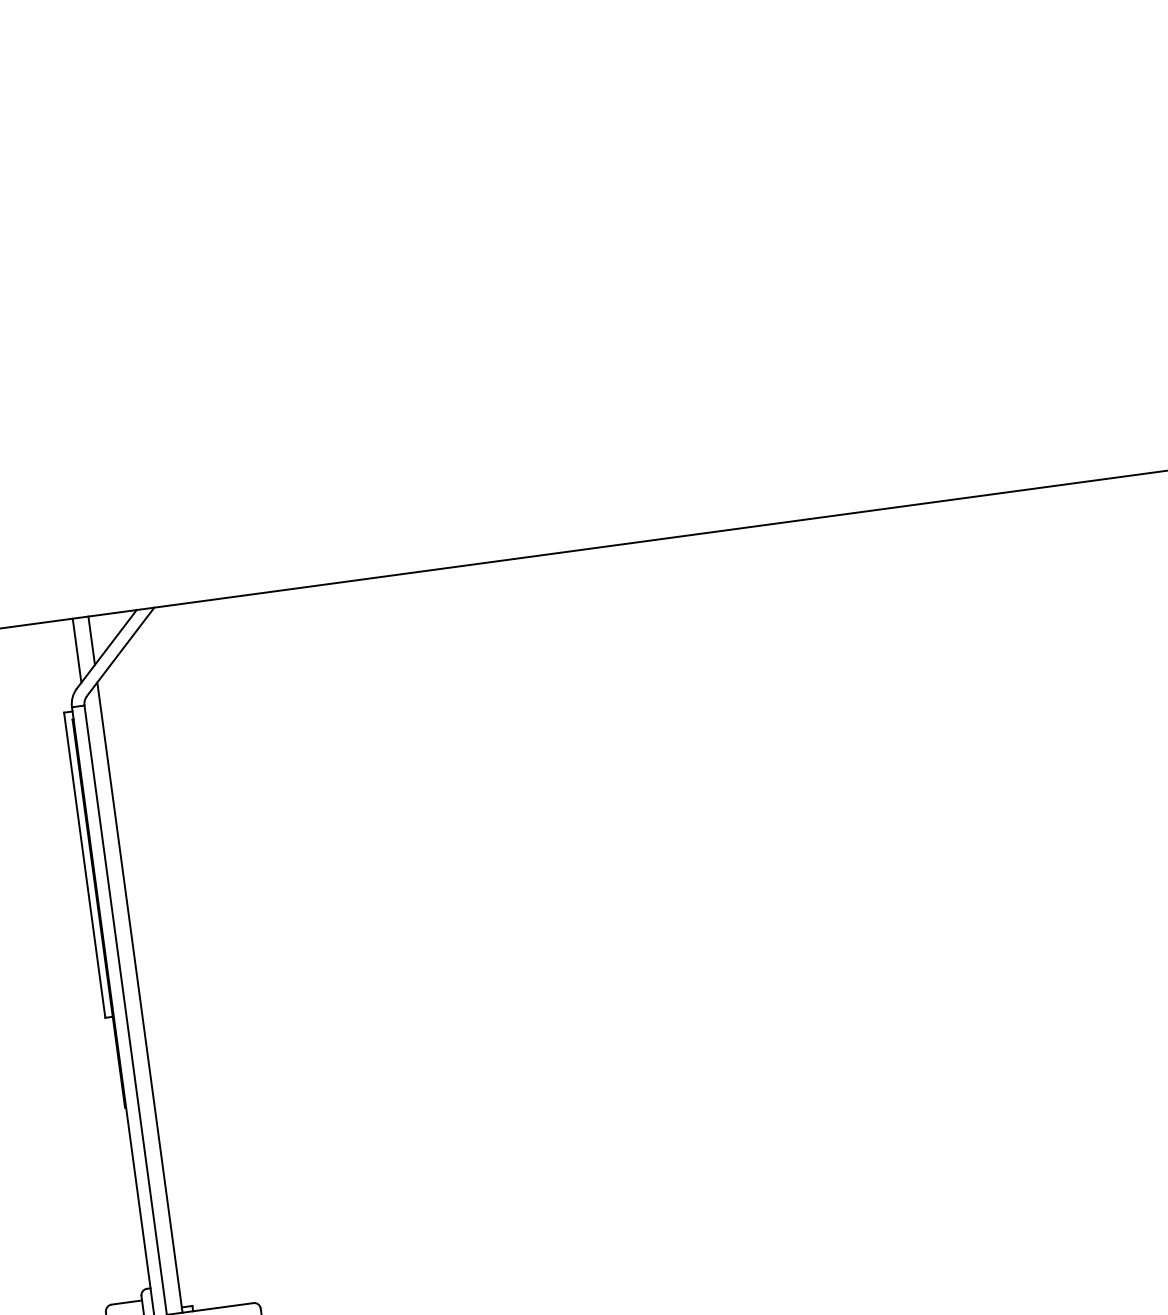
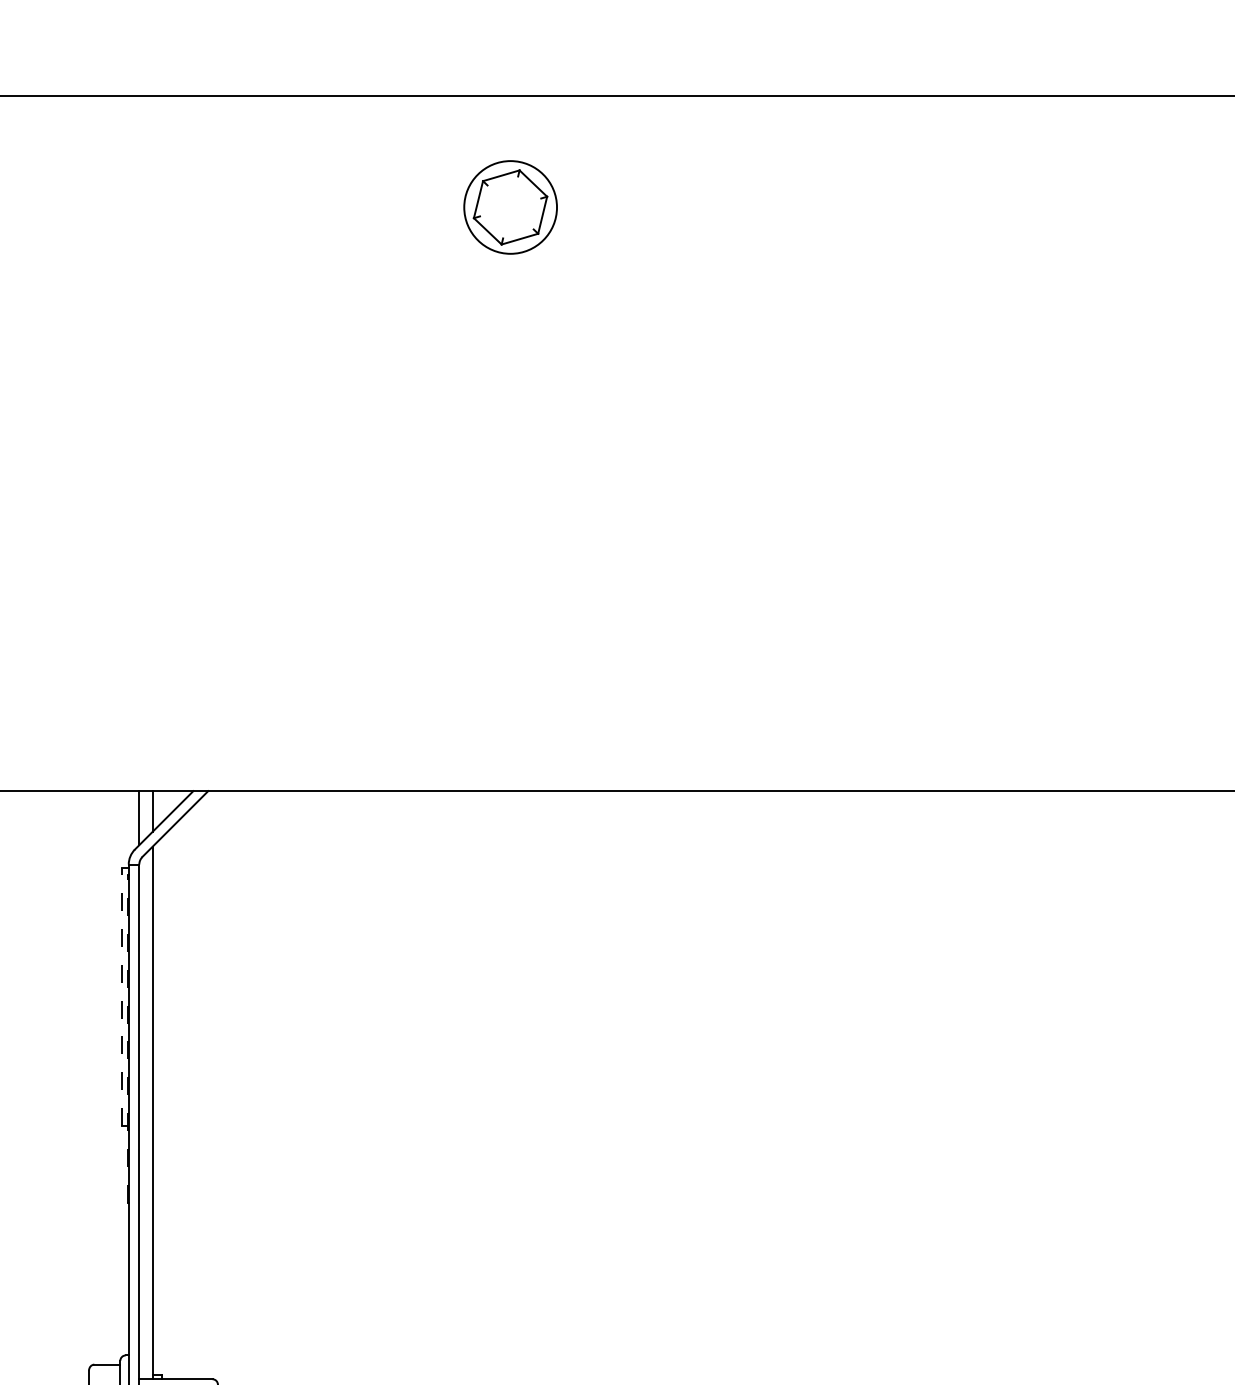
line: (84, 865) -> (121, 997), solid -> dashed
line: (98, 913) -> (127, 1038), solid -> dashed

